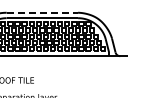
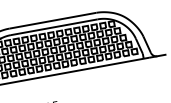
line: (42, 12) -> (53, 20), dashed -> solid

